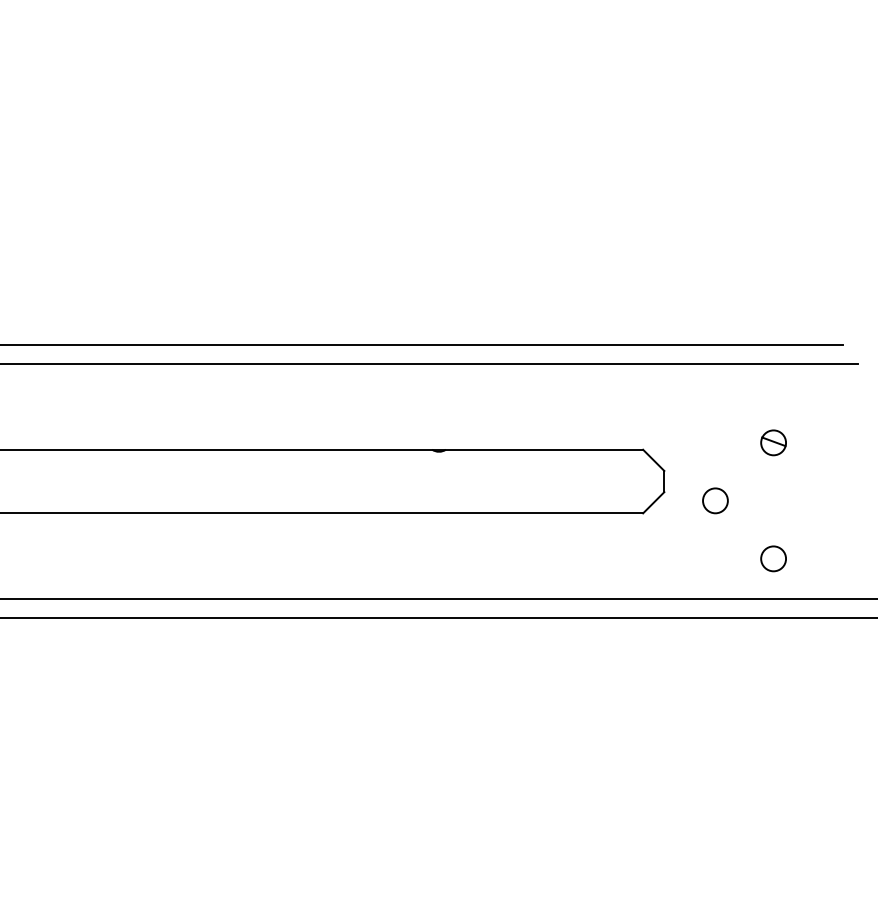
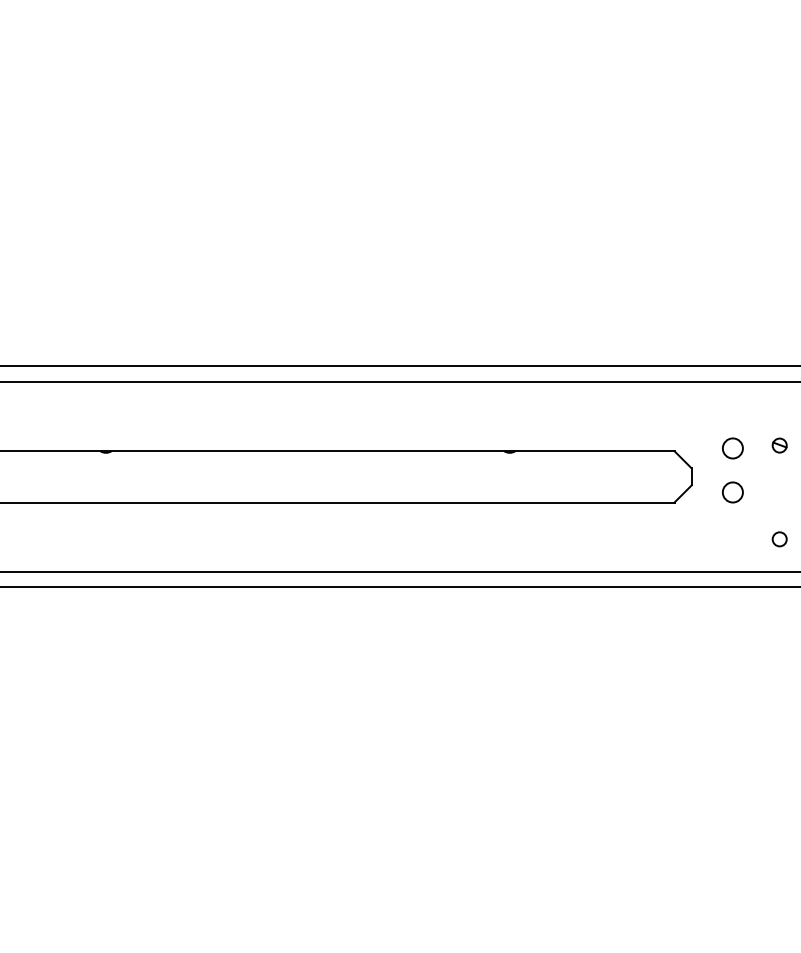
part: (773, 442) -> (779, 445), size x0.7
circle: (714, 446) -> (732, 448), added
circle: (773, 559) -> (779, 539), size x0.7

